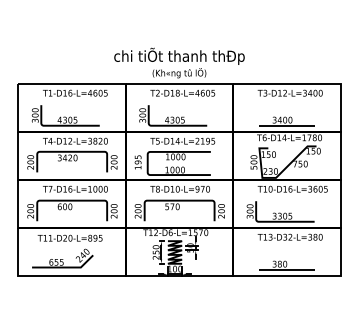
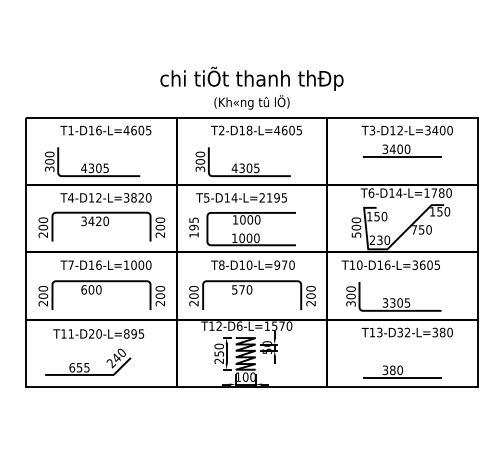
part: (286, 121) -> (402, 150), moved
text: (182, 140) -> (241, 197), moved
text: (292, 188) -> (390, 264), moved

